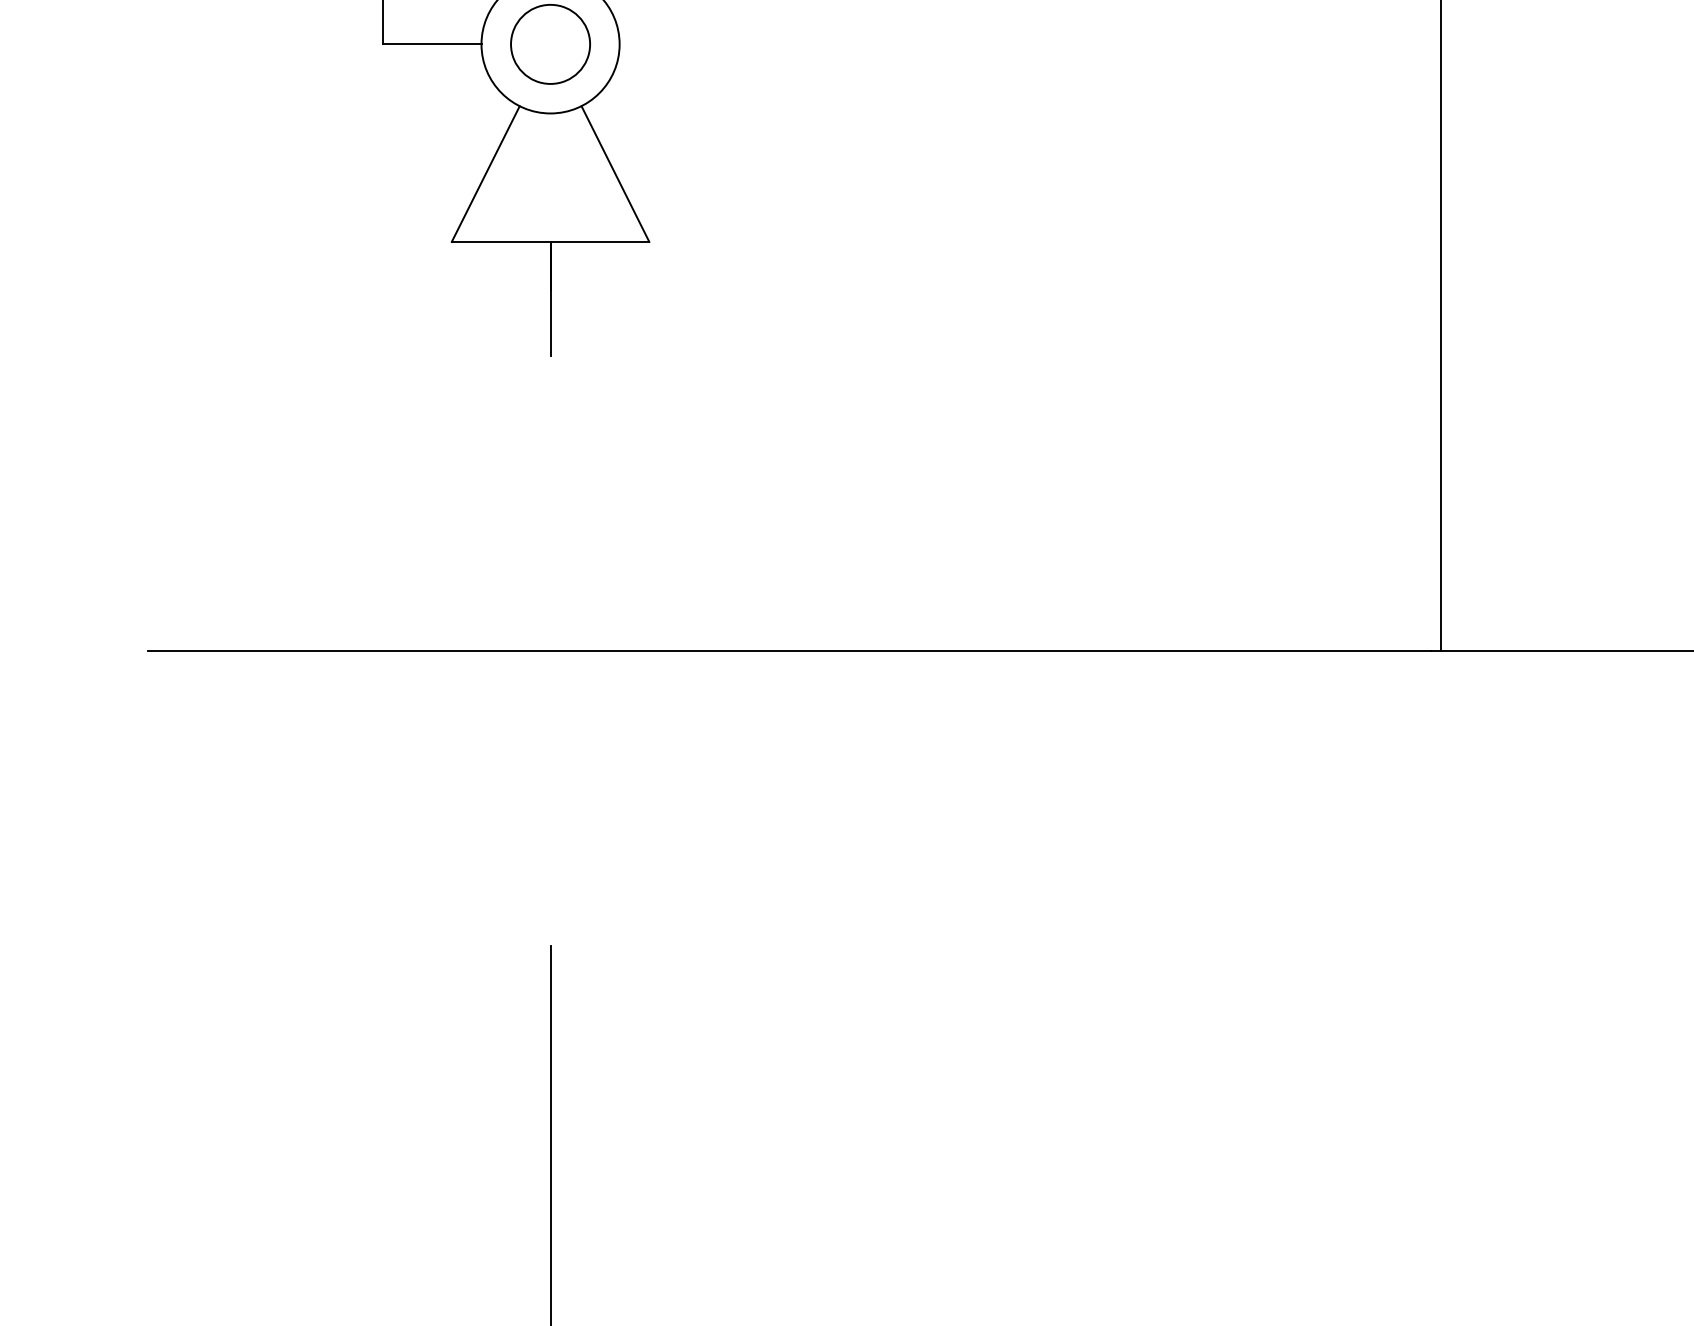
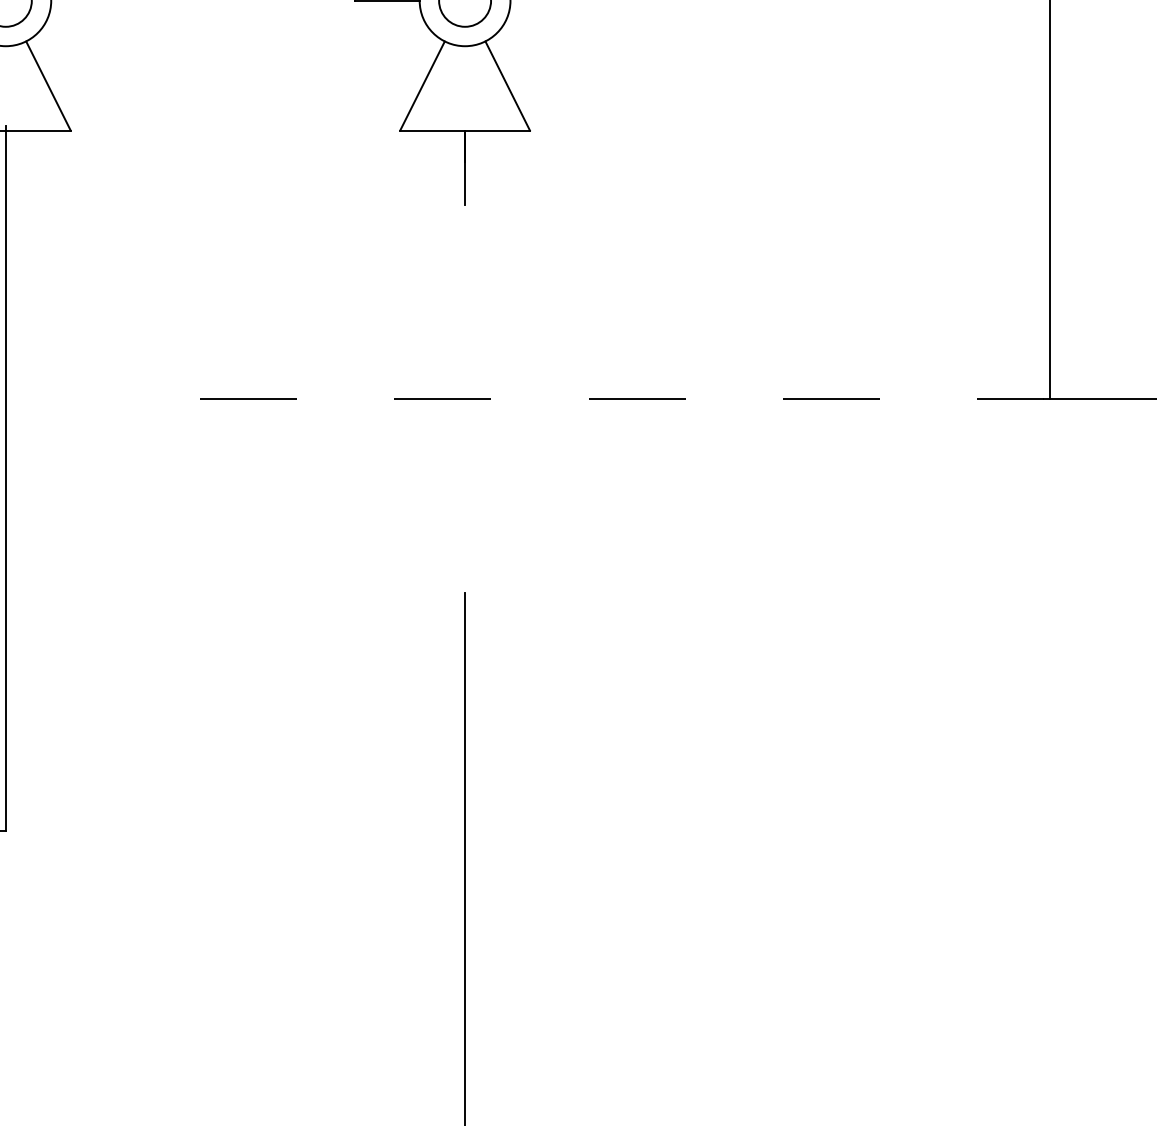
line: (790, 650) -> (622, 399), solid -> dashed

